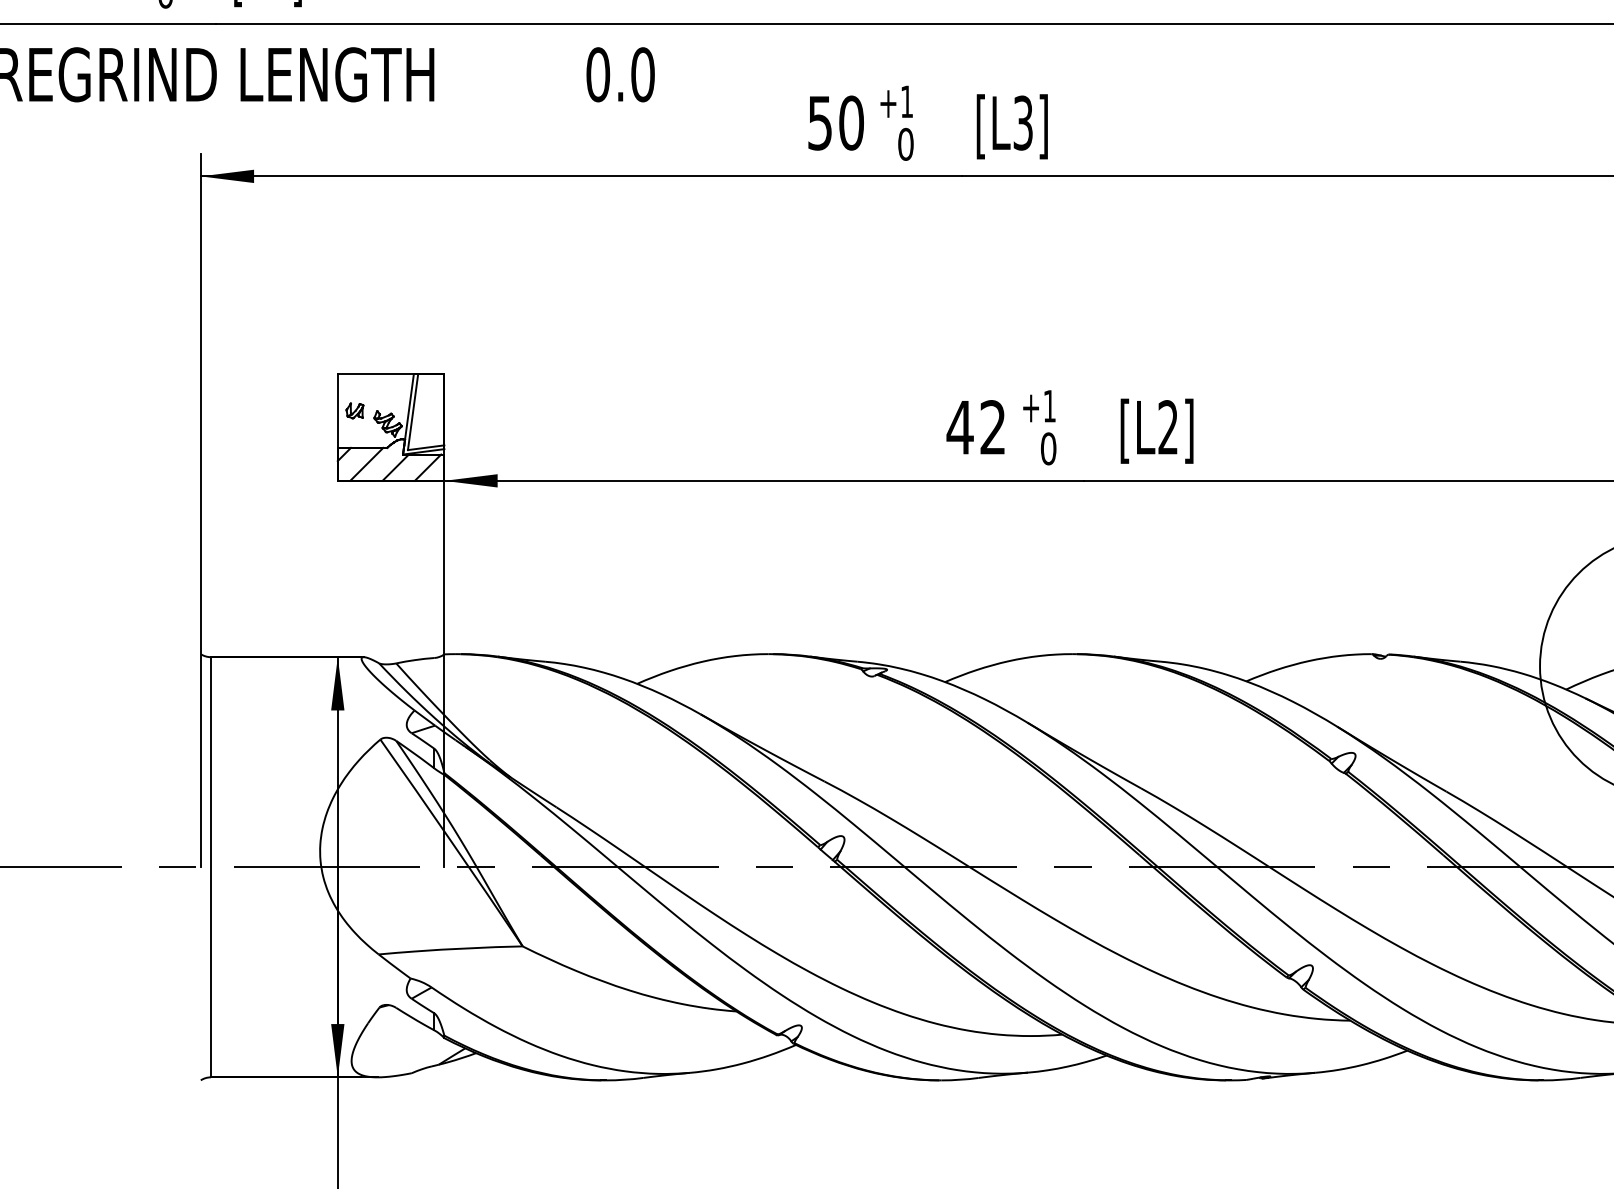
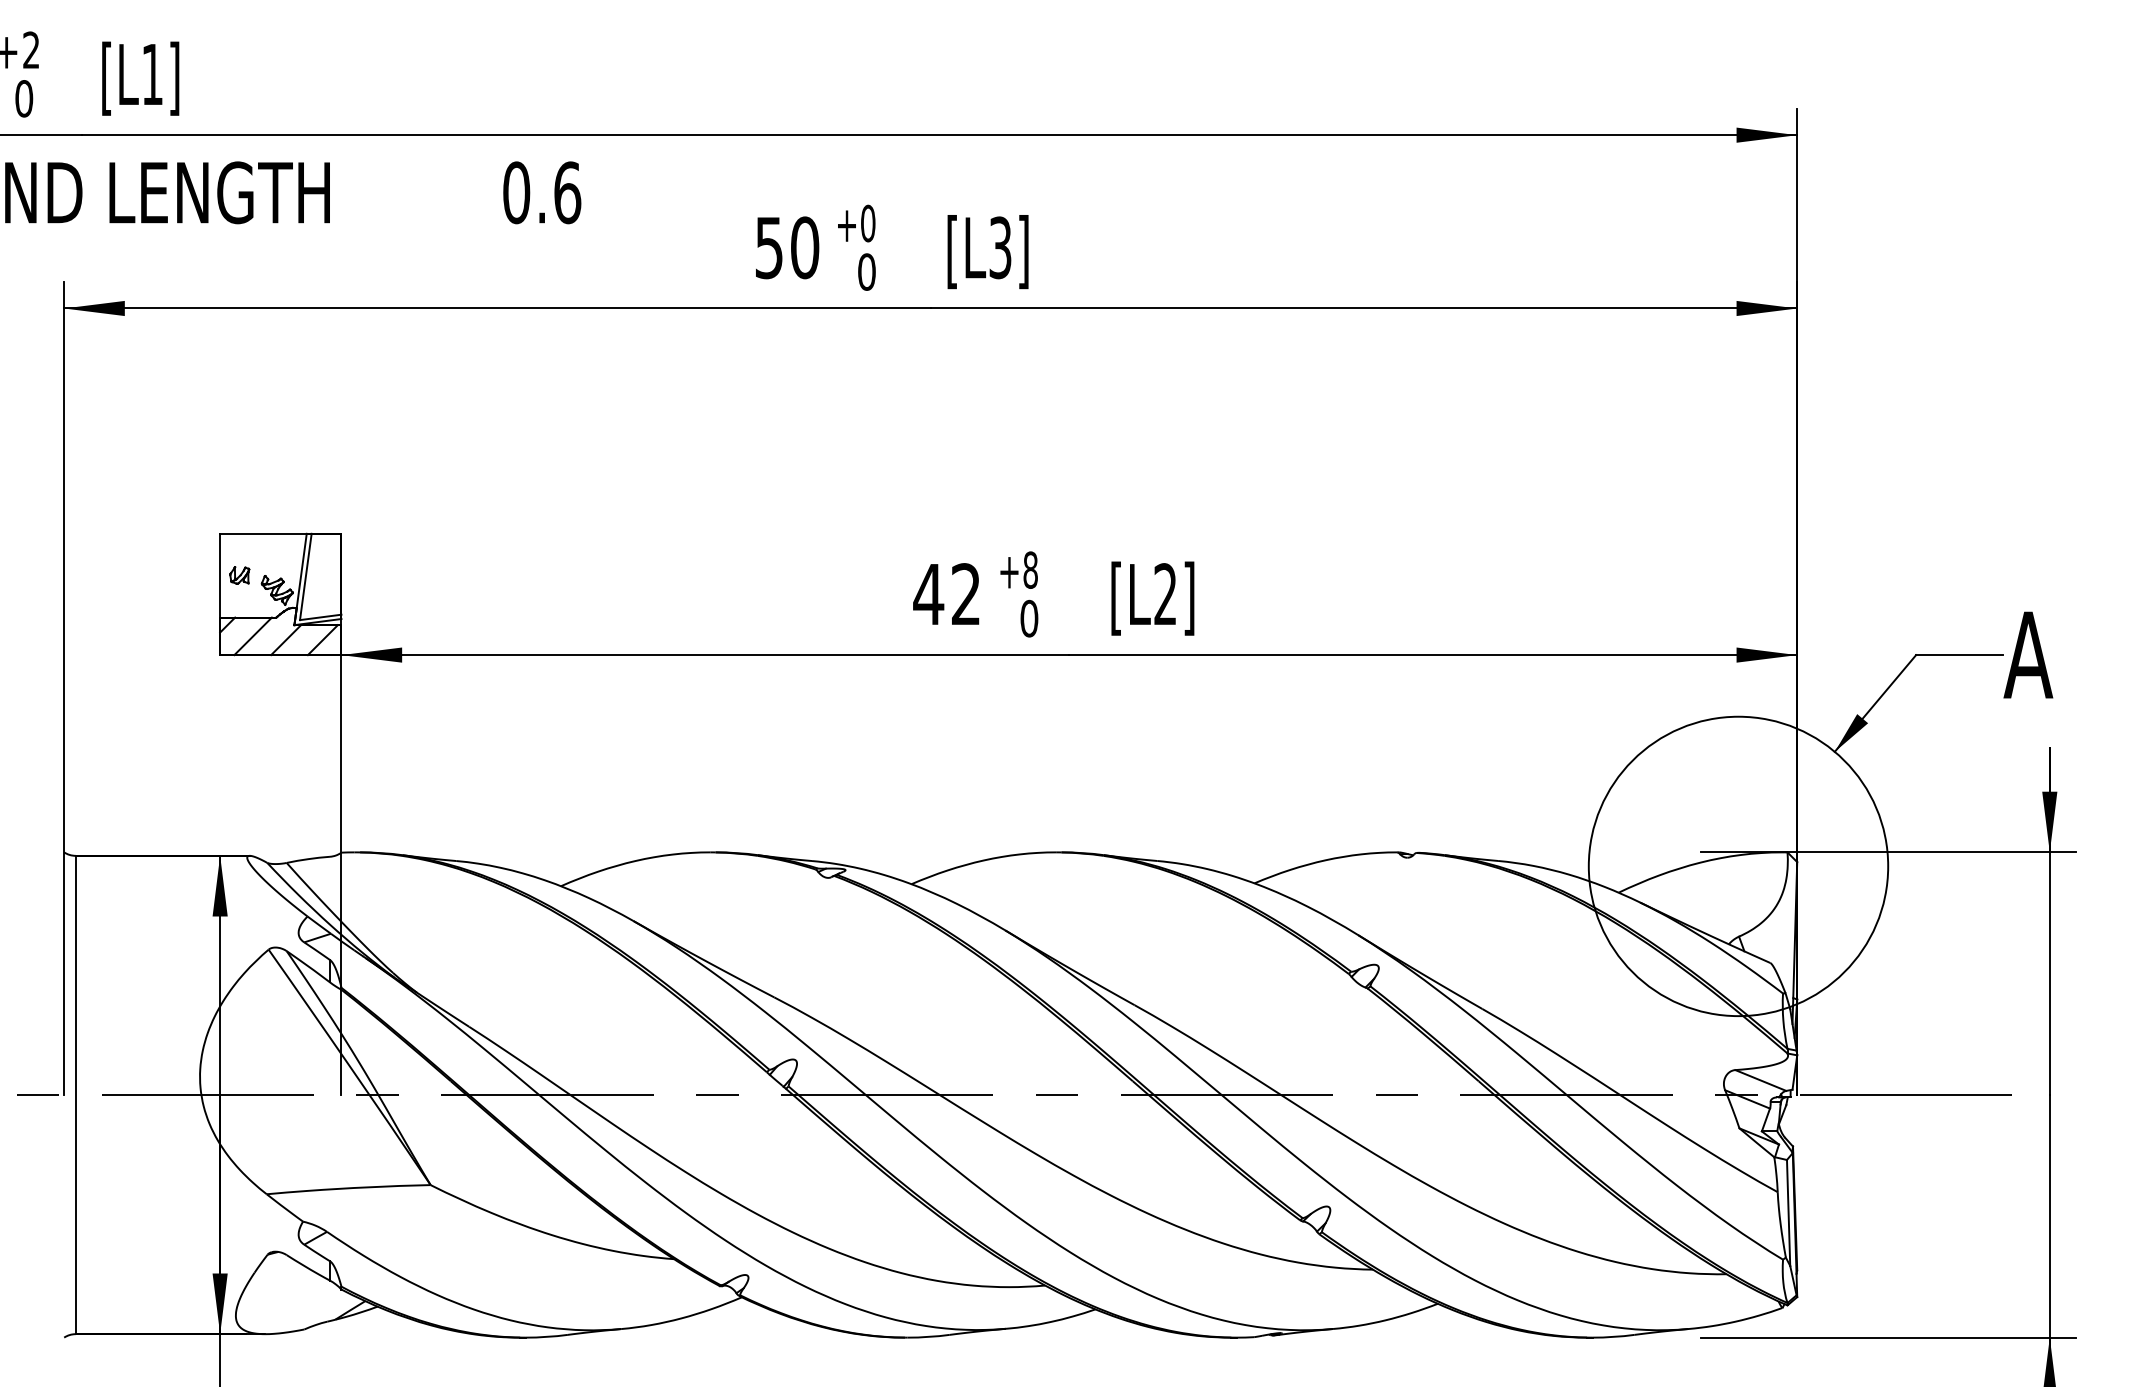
text: (642, 74) -> (567, 192), 0.0 -> 0.6
text: (907, 101) -> (868, 223), +1 -> +0
text: (1049, 405) -> (1030, 569), +1 -> +8

